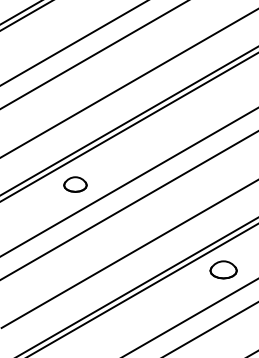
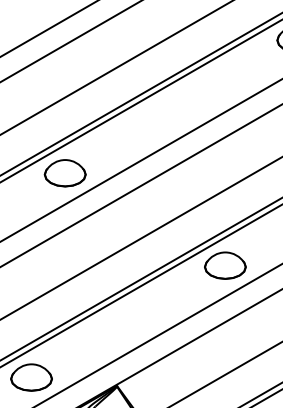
part: (74, 184) -> (64, 173), size x1.67
part: (223, 269) -> (225, 265), size x1.43

